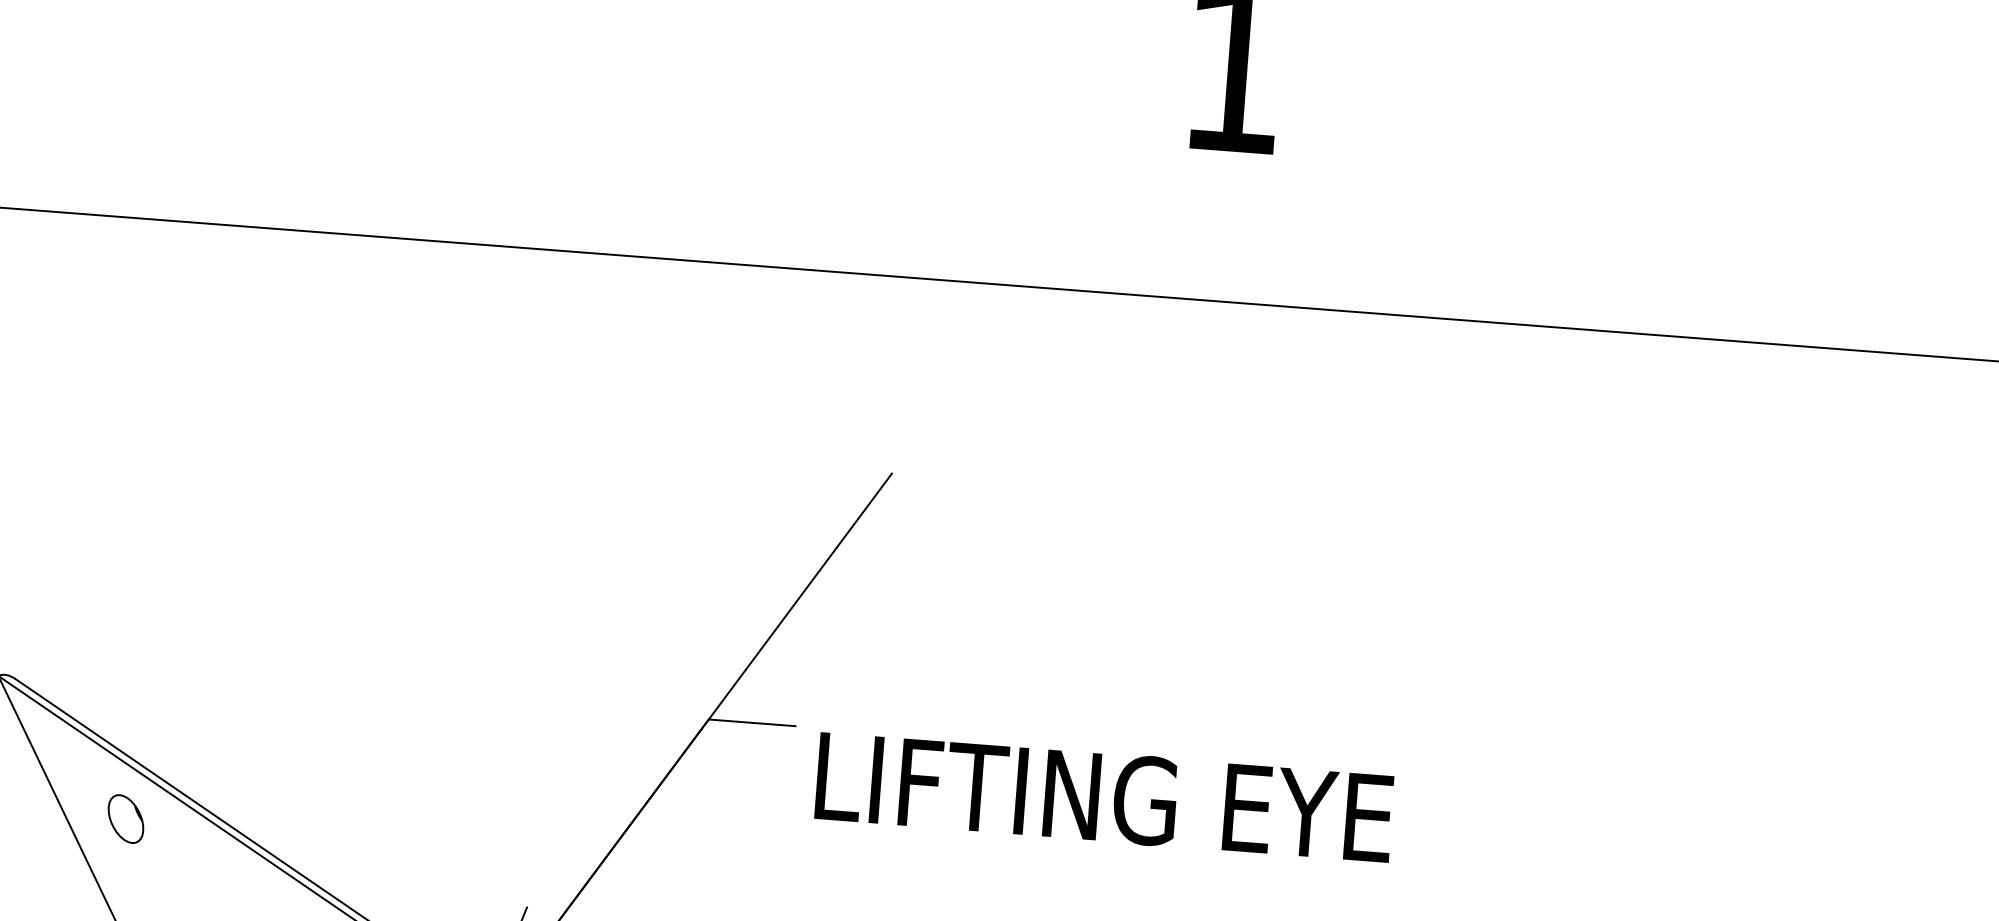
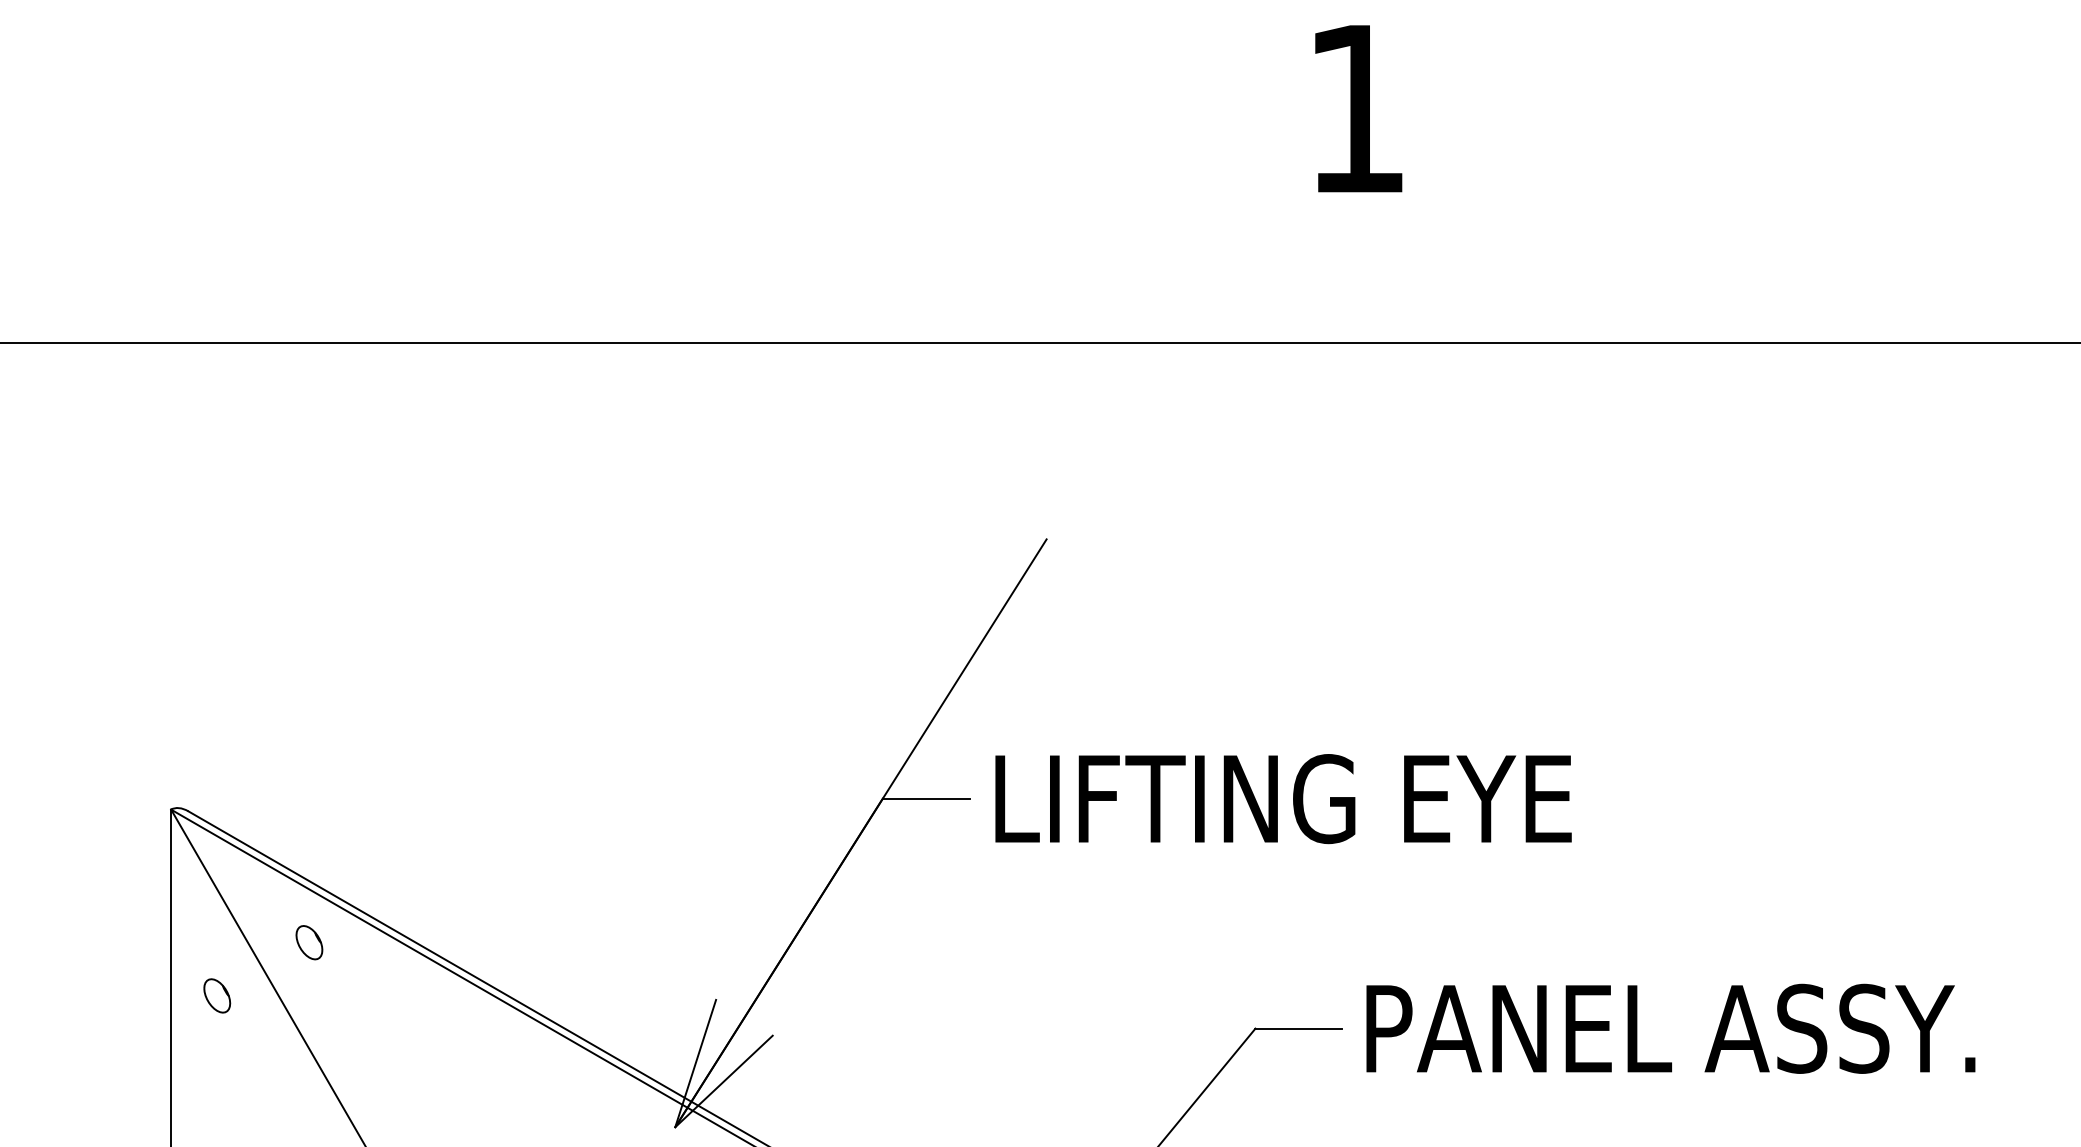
text: (1104, 798) -> (1283, 799), moved
part: (126, 819) -> (309, 942), size x0.71
part: (30, 864) -> (217, 995), added

